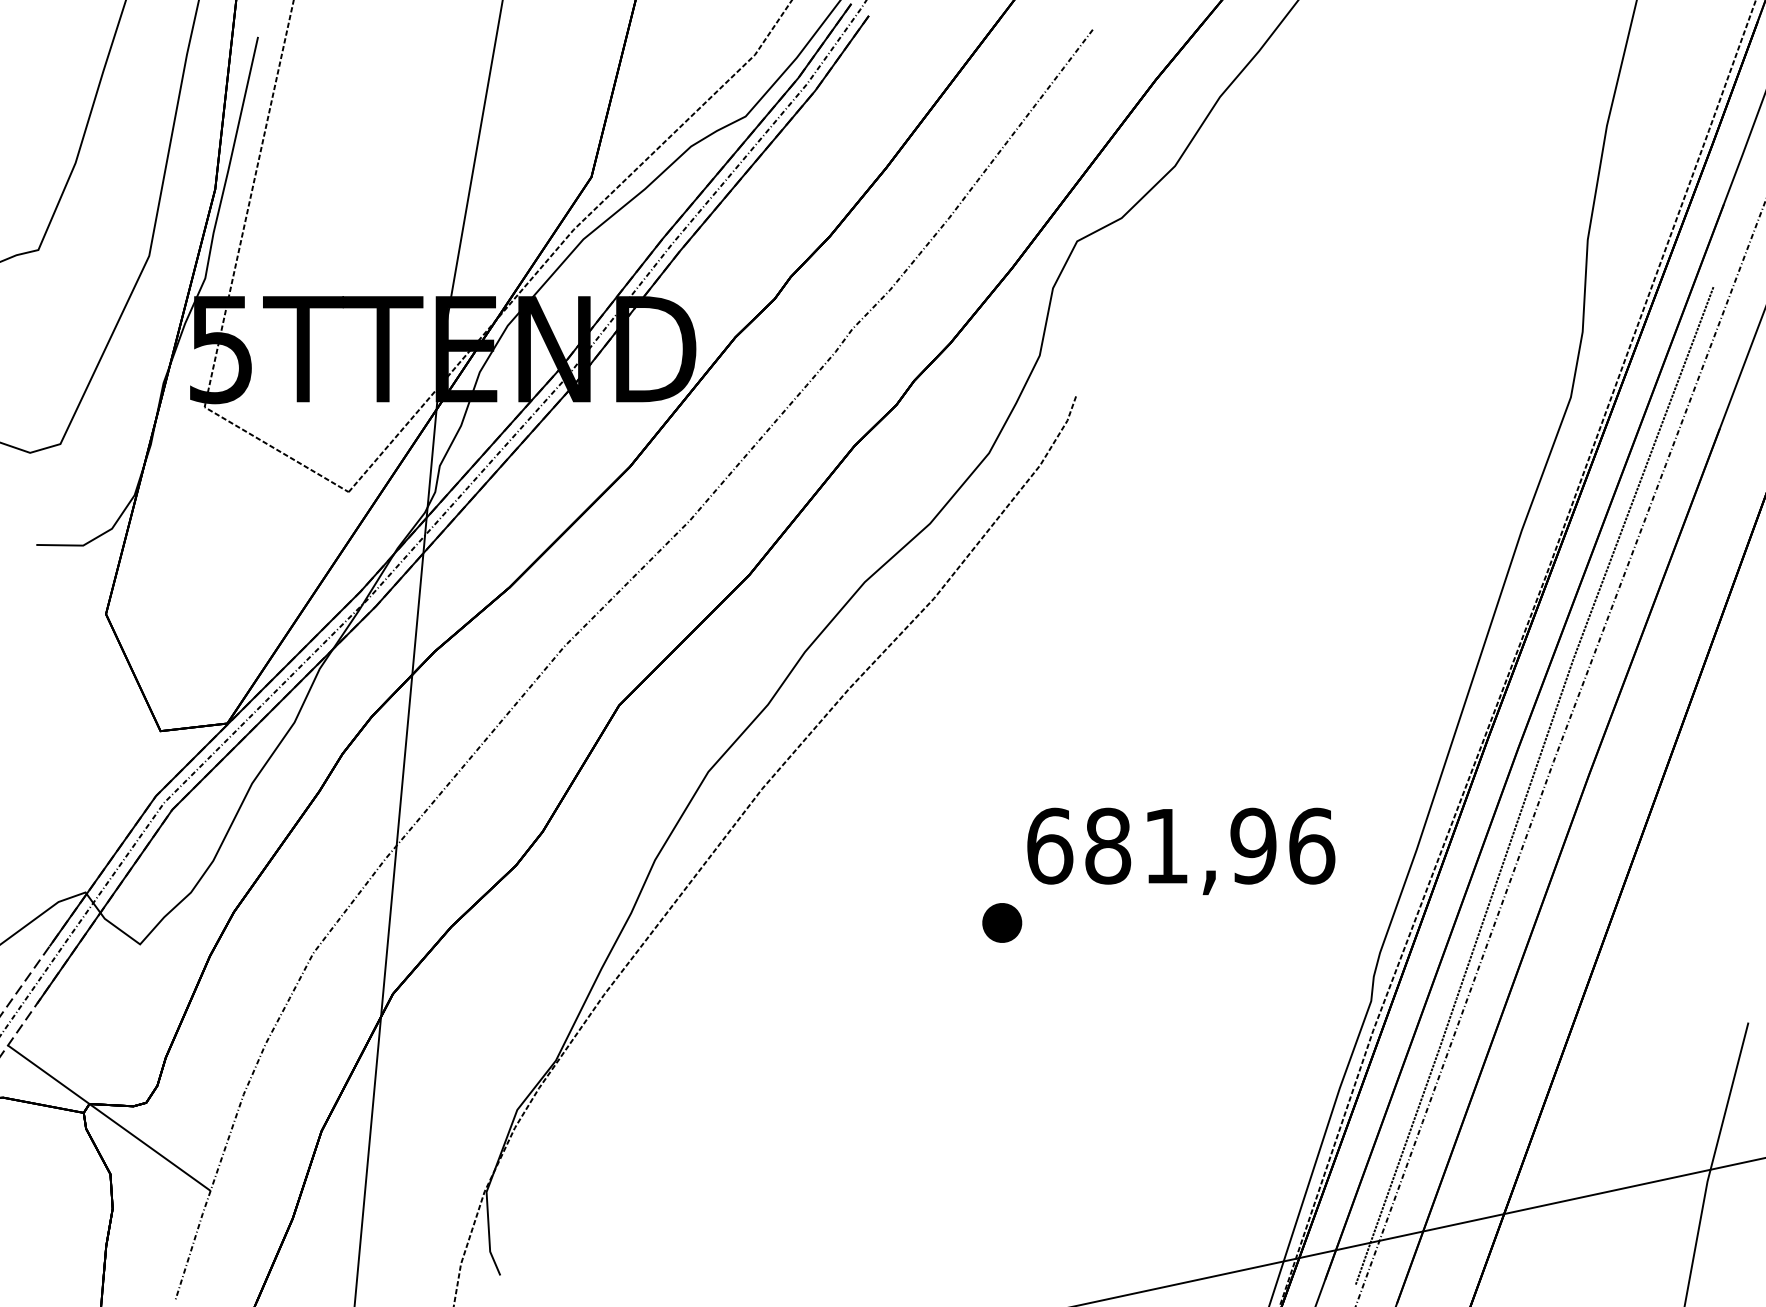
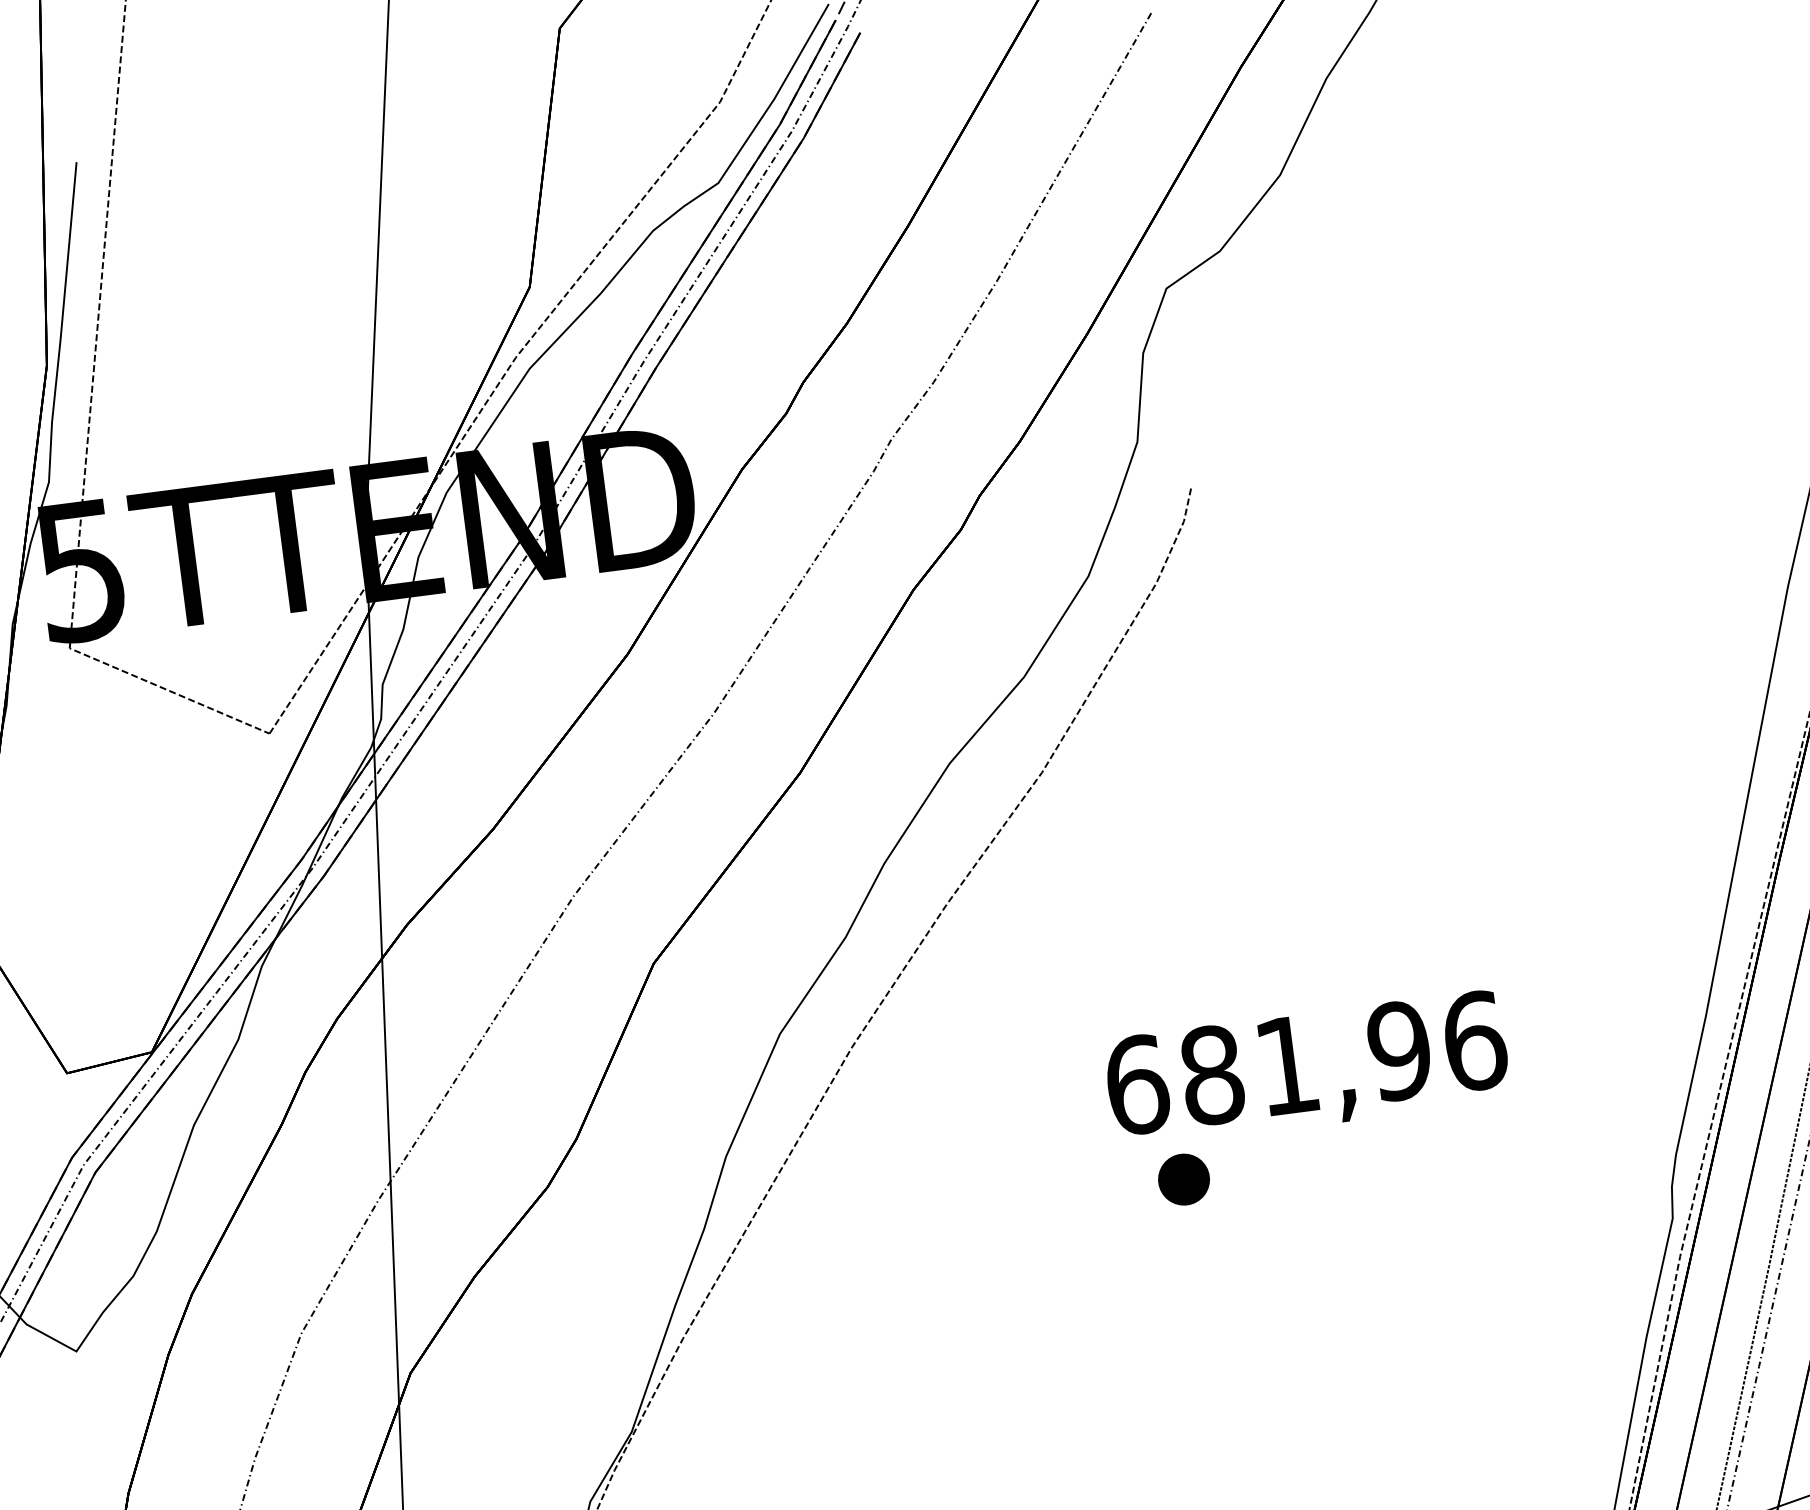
text: (1181, 850) -> (1307, 1068), moved

